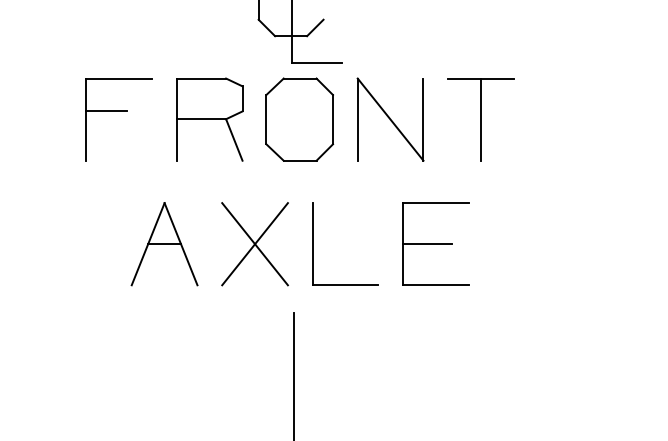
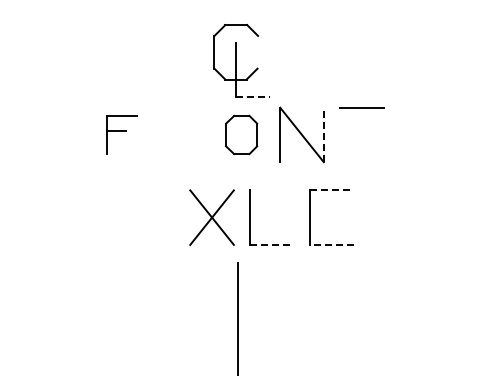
line: (315, 63) -> (252, 97), solid -> dashed
part: (118, 118) -> (121, 134), size x0.7
part: (208, 118) -> (181, 134), removed
part: (299, 118) -> (241, 134), size x0.7
line: (422, 118) -> (323, 134), solid -> dashed
line: (481, 118) -> (362, 134), removed
line: (436, 203) -> (332, 190), solid -> dashed
part: (163, 243) -> (151, 217), removed
line: (427, 243) -> (326, 217), removed
line: (346, 284) -> (272, 244), solid -> dashed
line: (436, 284) -> (332, 244), solid -> dashed

